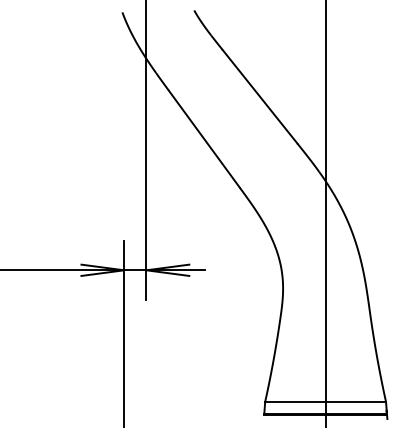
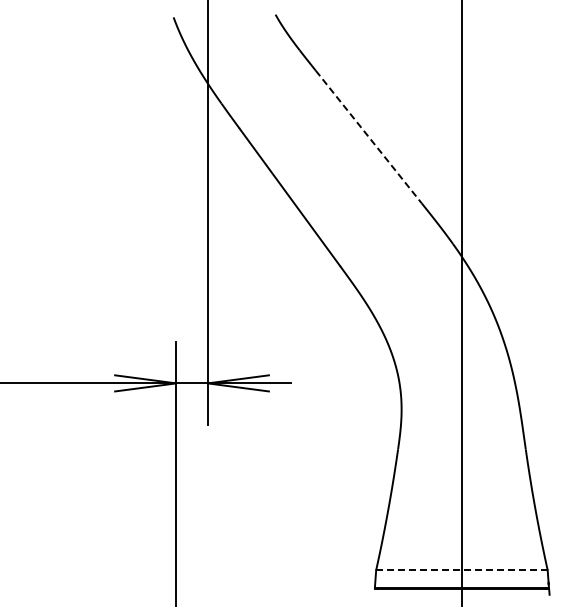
line: (259, 97) -> (368, 137), solid -> dashed
line: (325, 402) -> (461, 570), solid -> dashed

